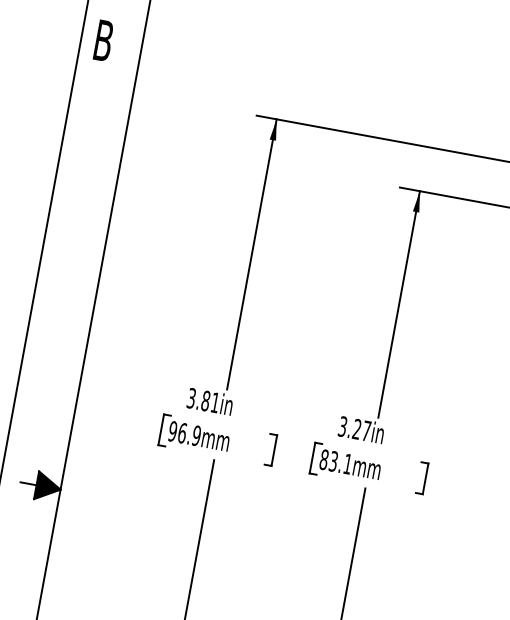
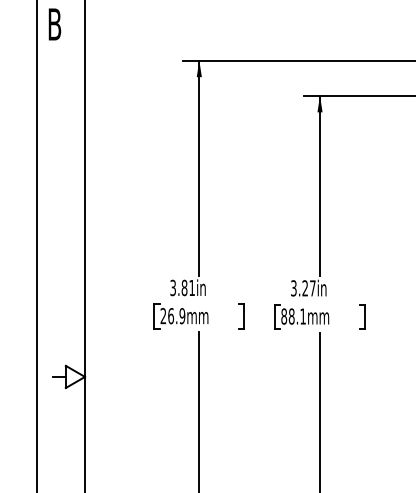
text: (172, 431) -> (163, 316), 96.9mm -> 26.9mm
text: (333, 461) -> (291, 316), 83.1mm -> 88.1mm
fill: (48, 486) -> (75, 376), removed

